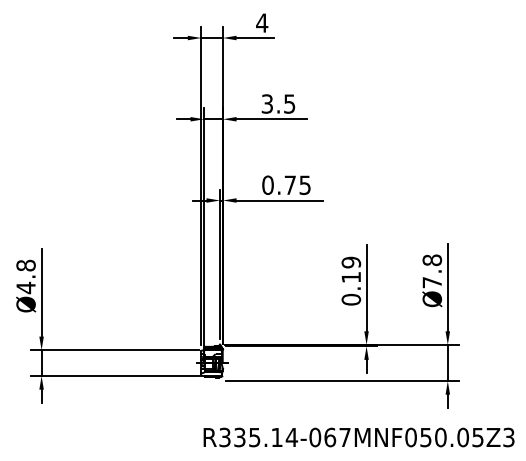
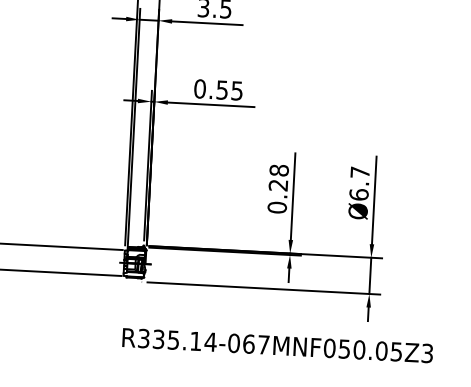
text: (289, 185) -> (221, 90), 0.75 -> 0.55
text: (351, 269) -> (279, 177), 0.19 -> 0.28
text: (432, 271) -> (359, 183), Ø7.8 -> Ø6.7

